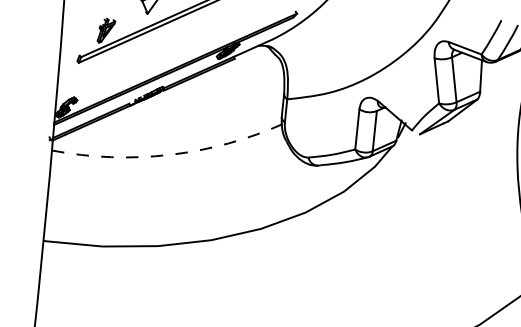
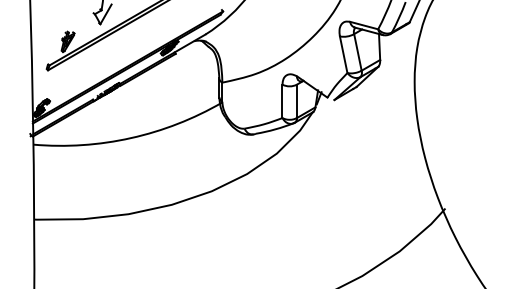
arc: (170, 155) -> (131, 138), dashed -> solid

